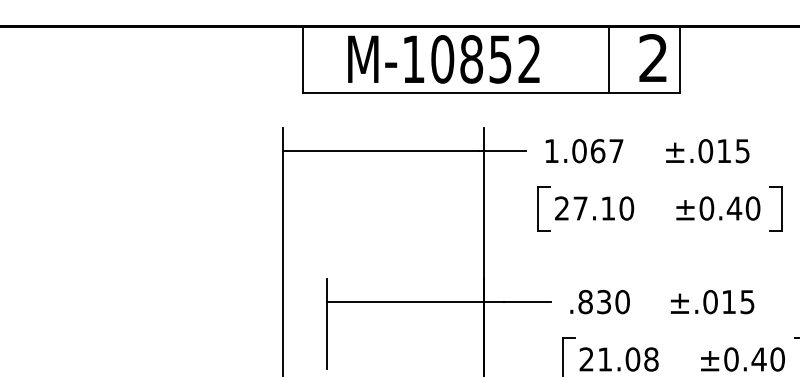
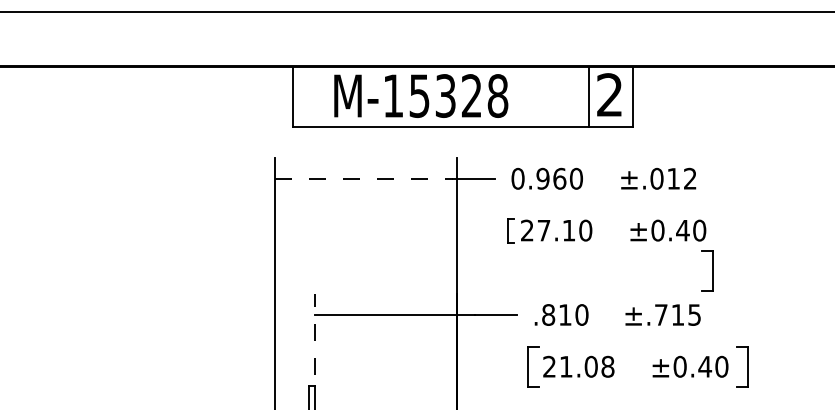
text: (485, 59) -> (458, 96), M-10852 -> M-15328
line: (608, 59) -> (588, 96), moved
text: (583, 150) -> (546, 178), 1.067 -> 0.960
text: (742, 150) -> (690, 178), ±.015 -> ±.012
line: (380, 151) -> (363, 179), solid -> dashed
part: (543, 208) -> (510, 230), size x0.6
part: (776, 208) -> (707, 270), moved
text: (604, 301) -> (565, 314), .830 -> .810
text: (709, 301) -> (660, 314), ±.015 -> ±.715
line: (327, 323) -> (315, 334), solid -> dashed

